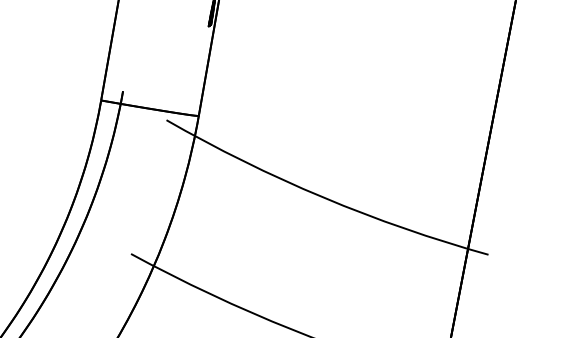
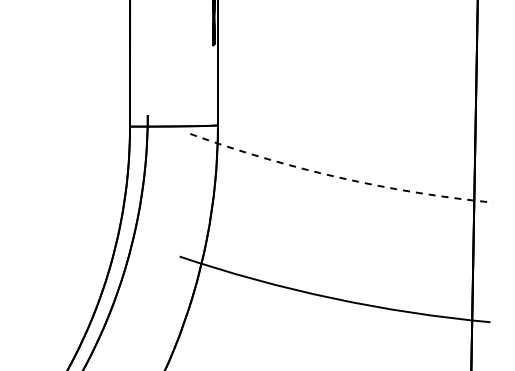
arc: (323, 197) -> (339, 177), solid -> dashed

